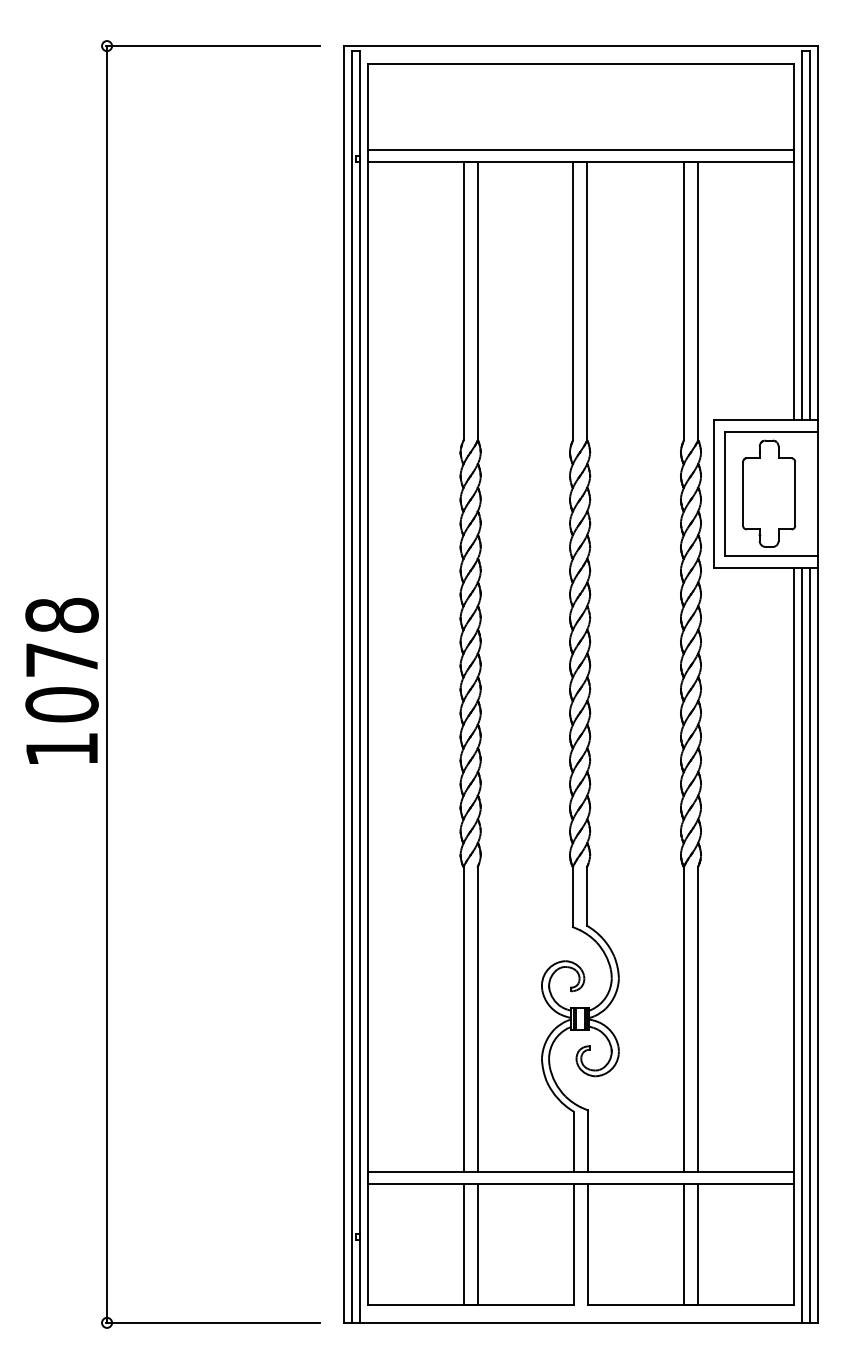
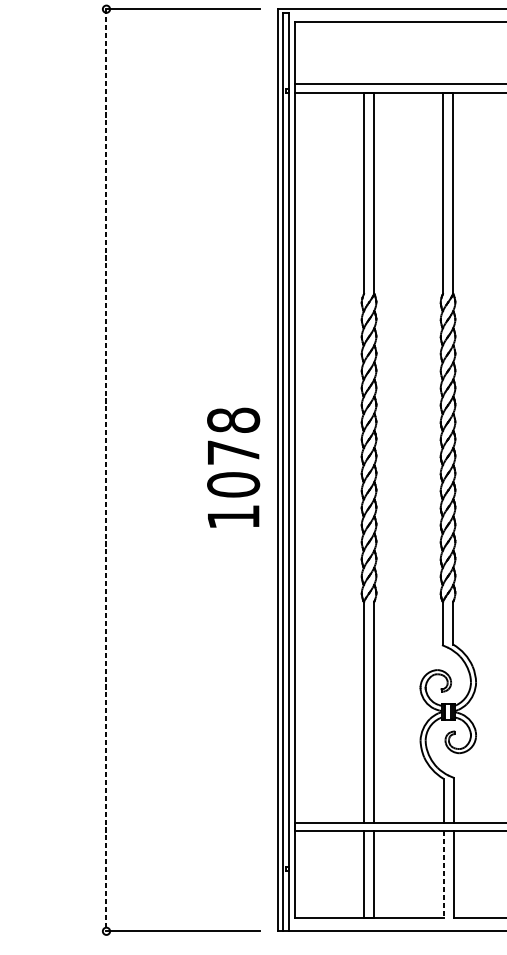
text: (61, 680) -> (233, 467), moved
line: (107, 684) -> (106, 470), solid -> dashed
line: (573, 1245) -> (443, 875), solid -> dashed

